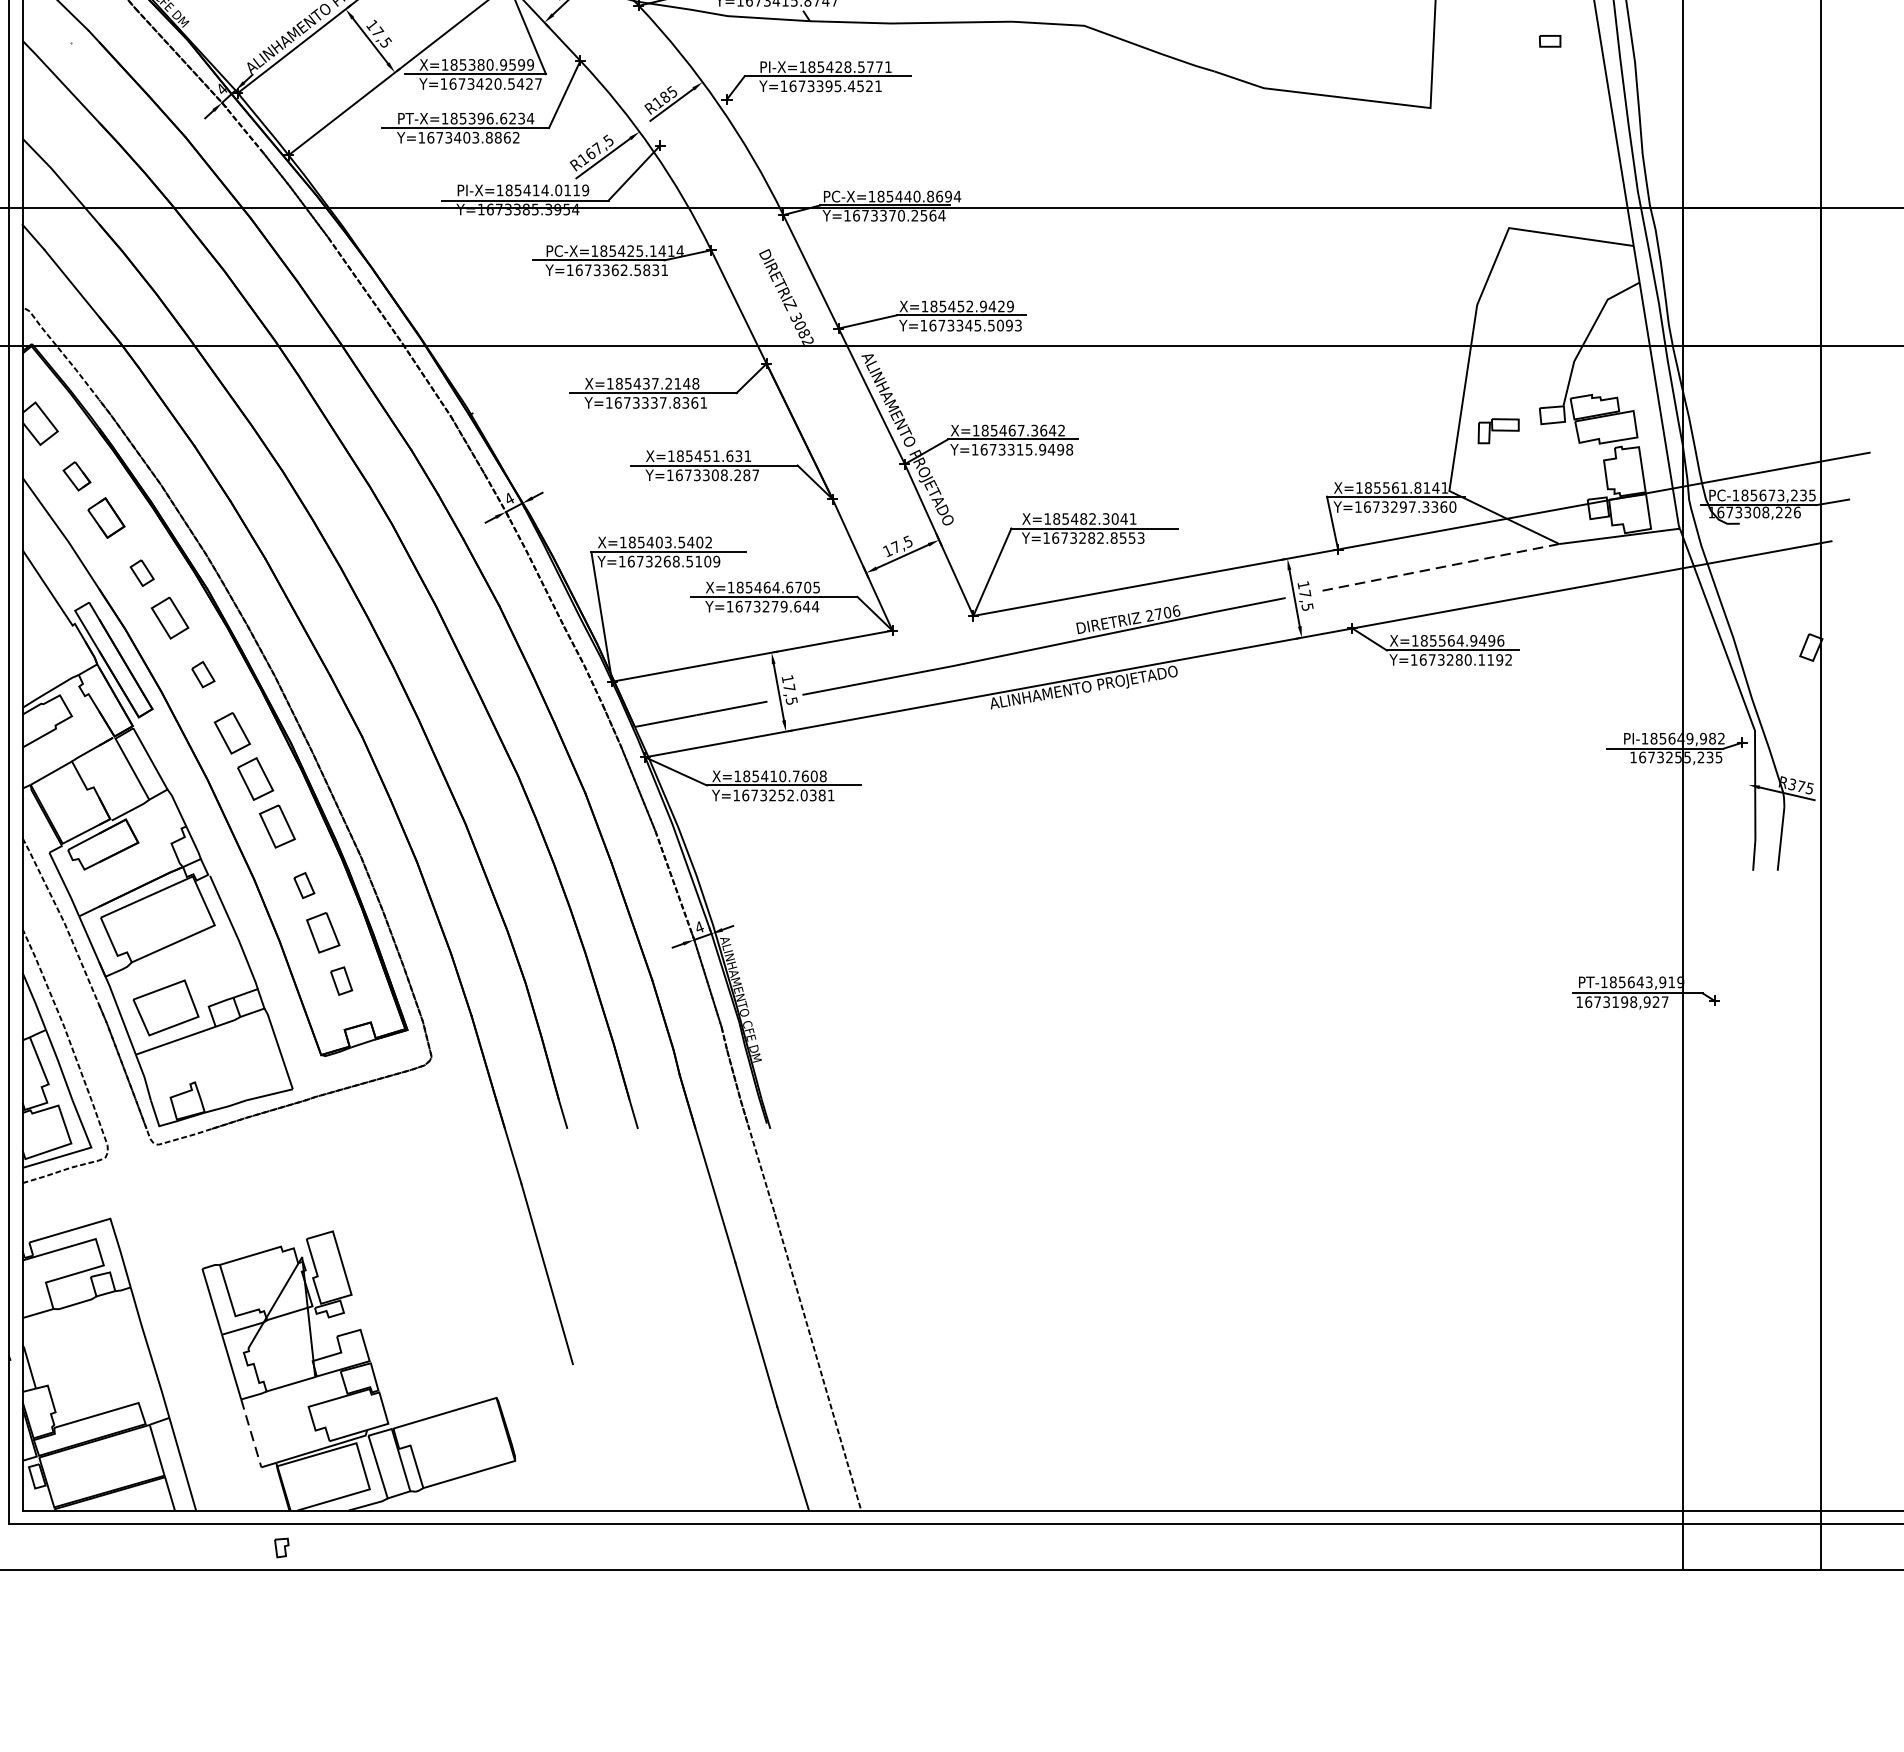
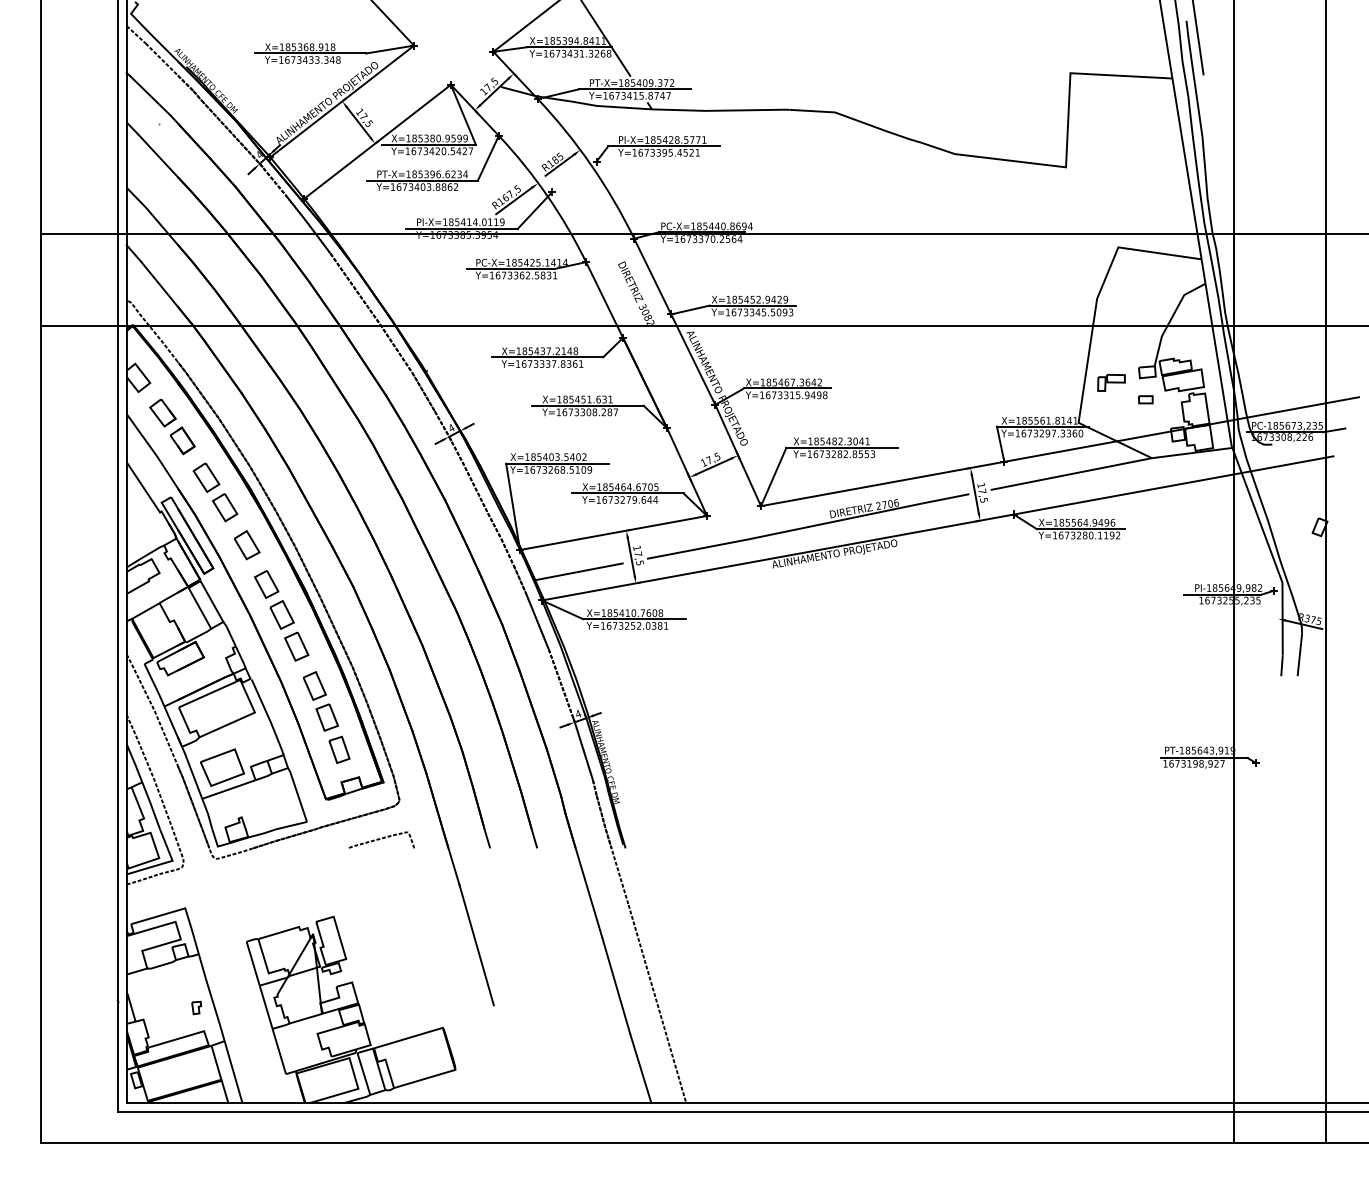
part: (1549, 40) -> (1145, 399), moved
part: (76, 475) -> (162, 412), size x1.43
line: (1437, 568) -> (1070, 474), dashed -> solid
part: (142, 572) -> (206, 477), size x1.67
part: (203, 674) -> (247, 545), size x1.67
part: (304, 884) -> (314, 685), size x1.67
part: (341, 980) -> (339, 749), size x1.43
curve: (403, 1115) -> (380, 839), added
line: (251, 1433) -> (279, 1051), dashed -> solid
part: (281, 1547) -> (196, 1007), moved

